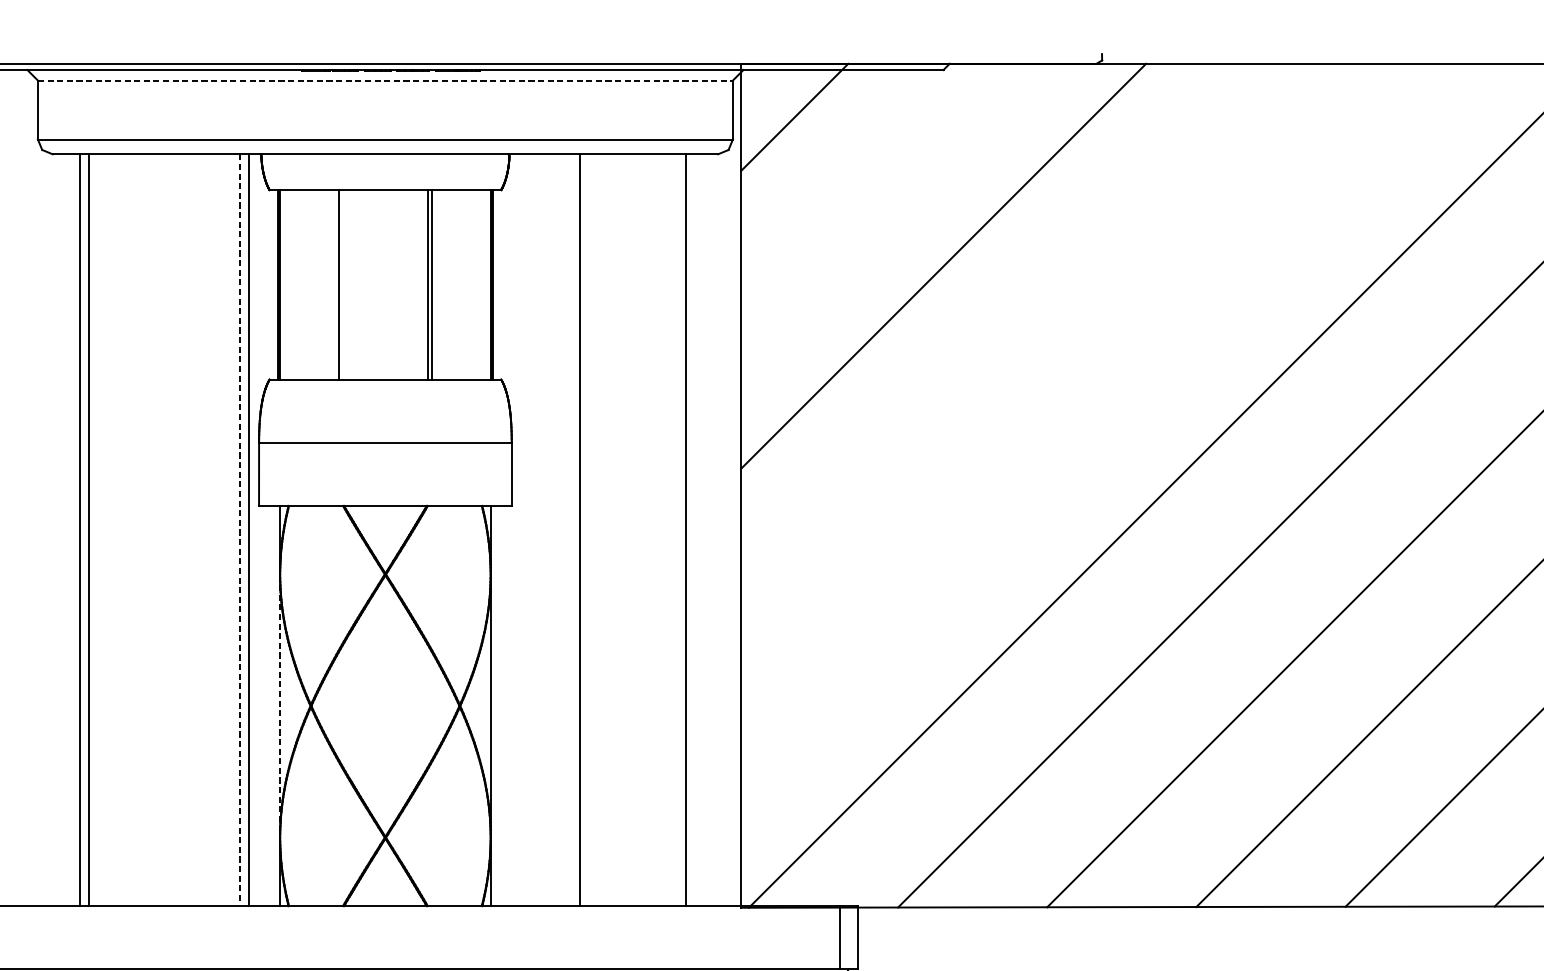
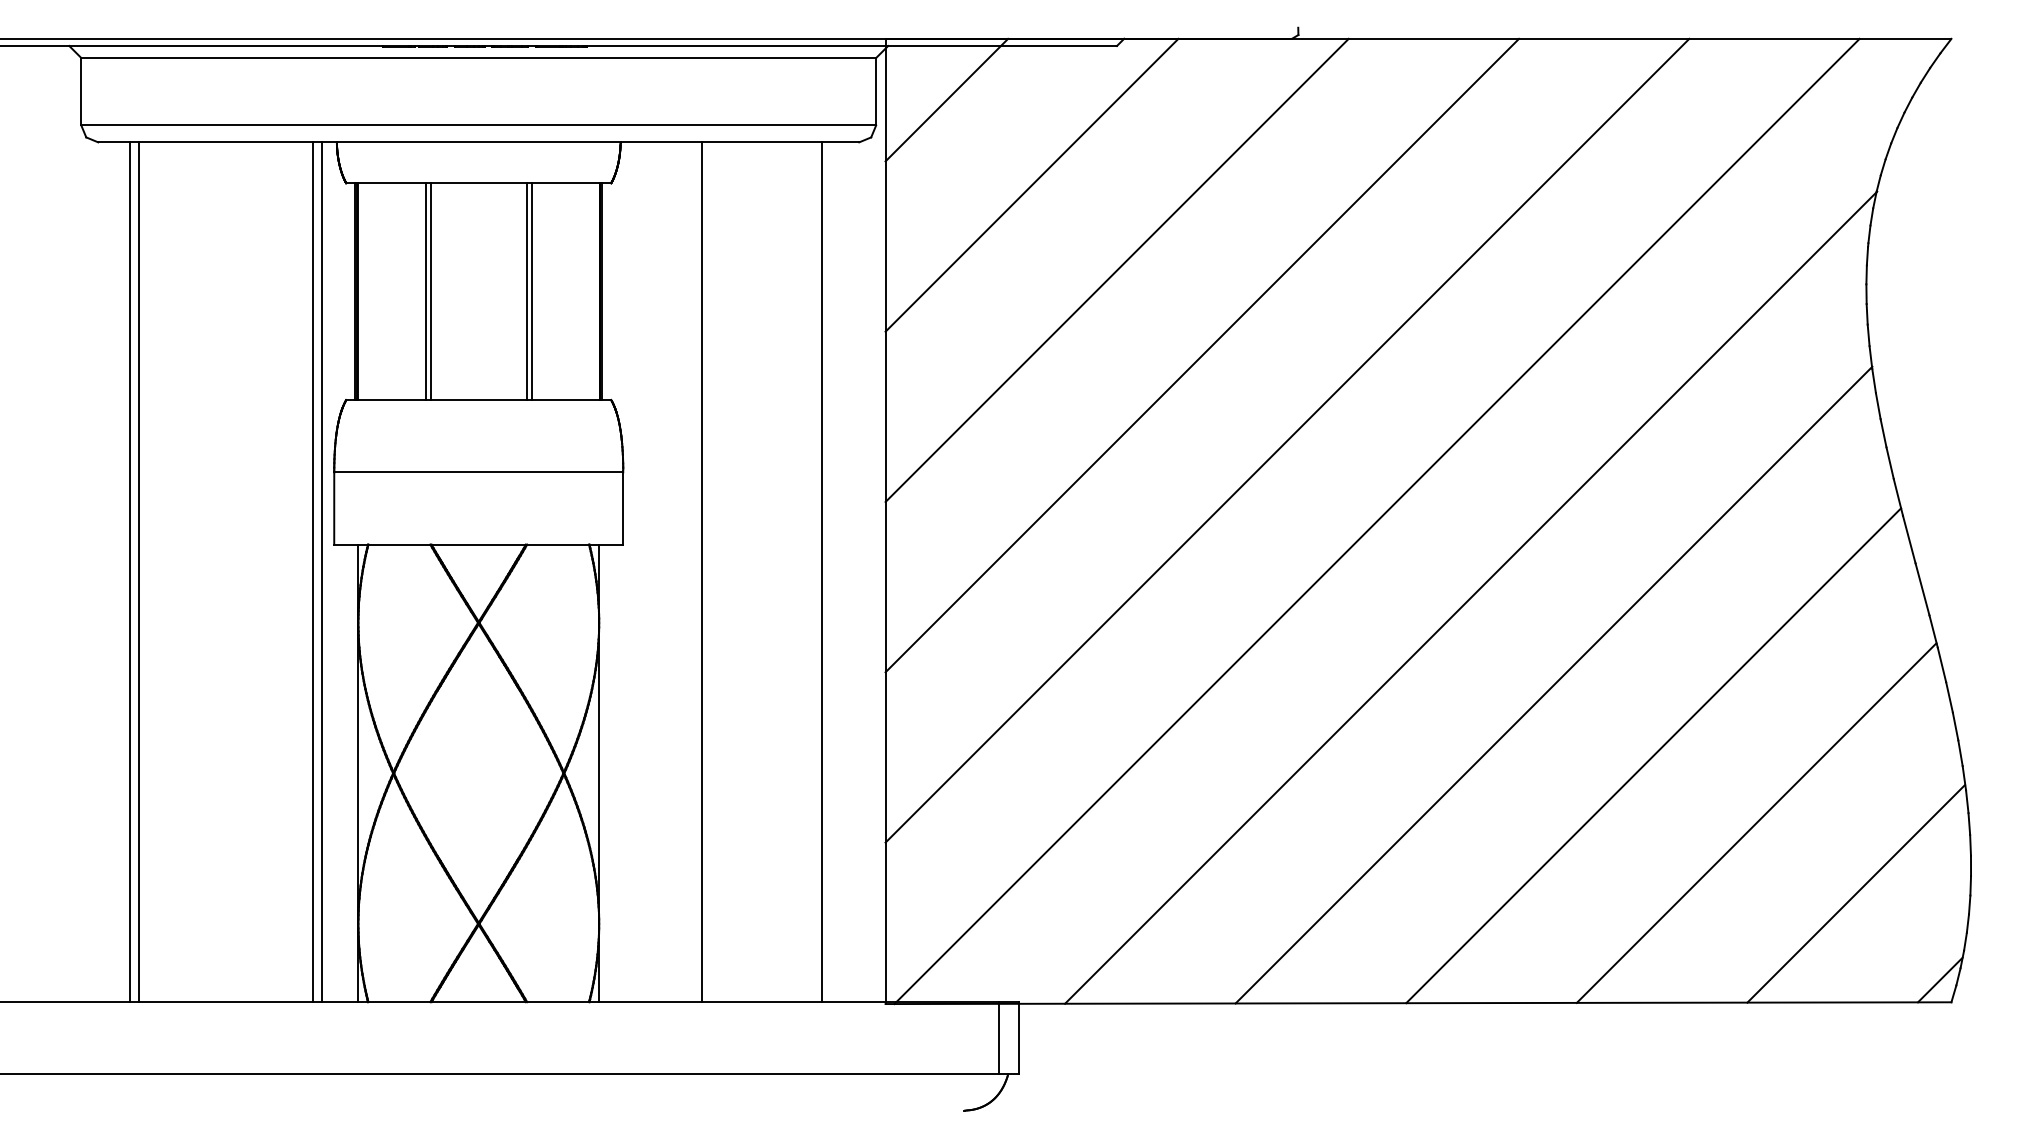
line: (386, 80) -> (479, 58), dashed -> solid
line: (868, 191) -> (1031, 184), added
line: (343, 284) -> (430, 291), added
line: (1018, 340) -> (1202, 355), added
line: (1092, 414) -> (1287, 440), added
line: (240, 530) -> (312, 572), dashed -> solid
line: (280, 706) -> (358, 773), dashed -> solid

